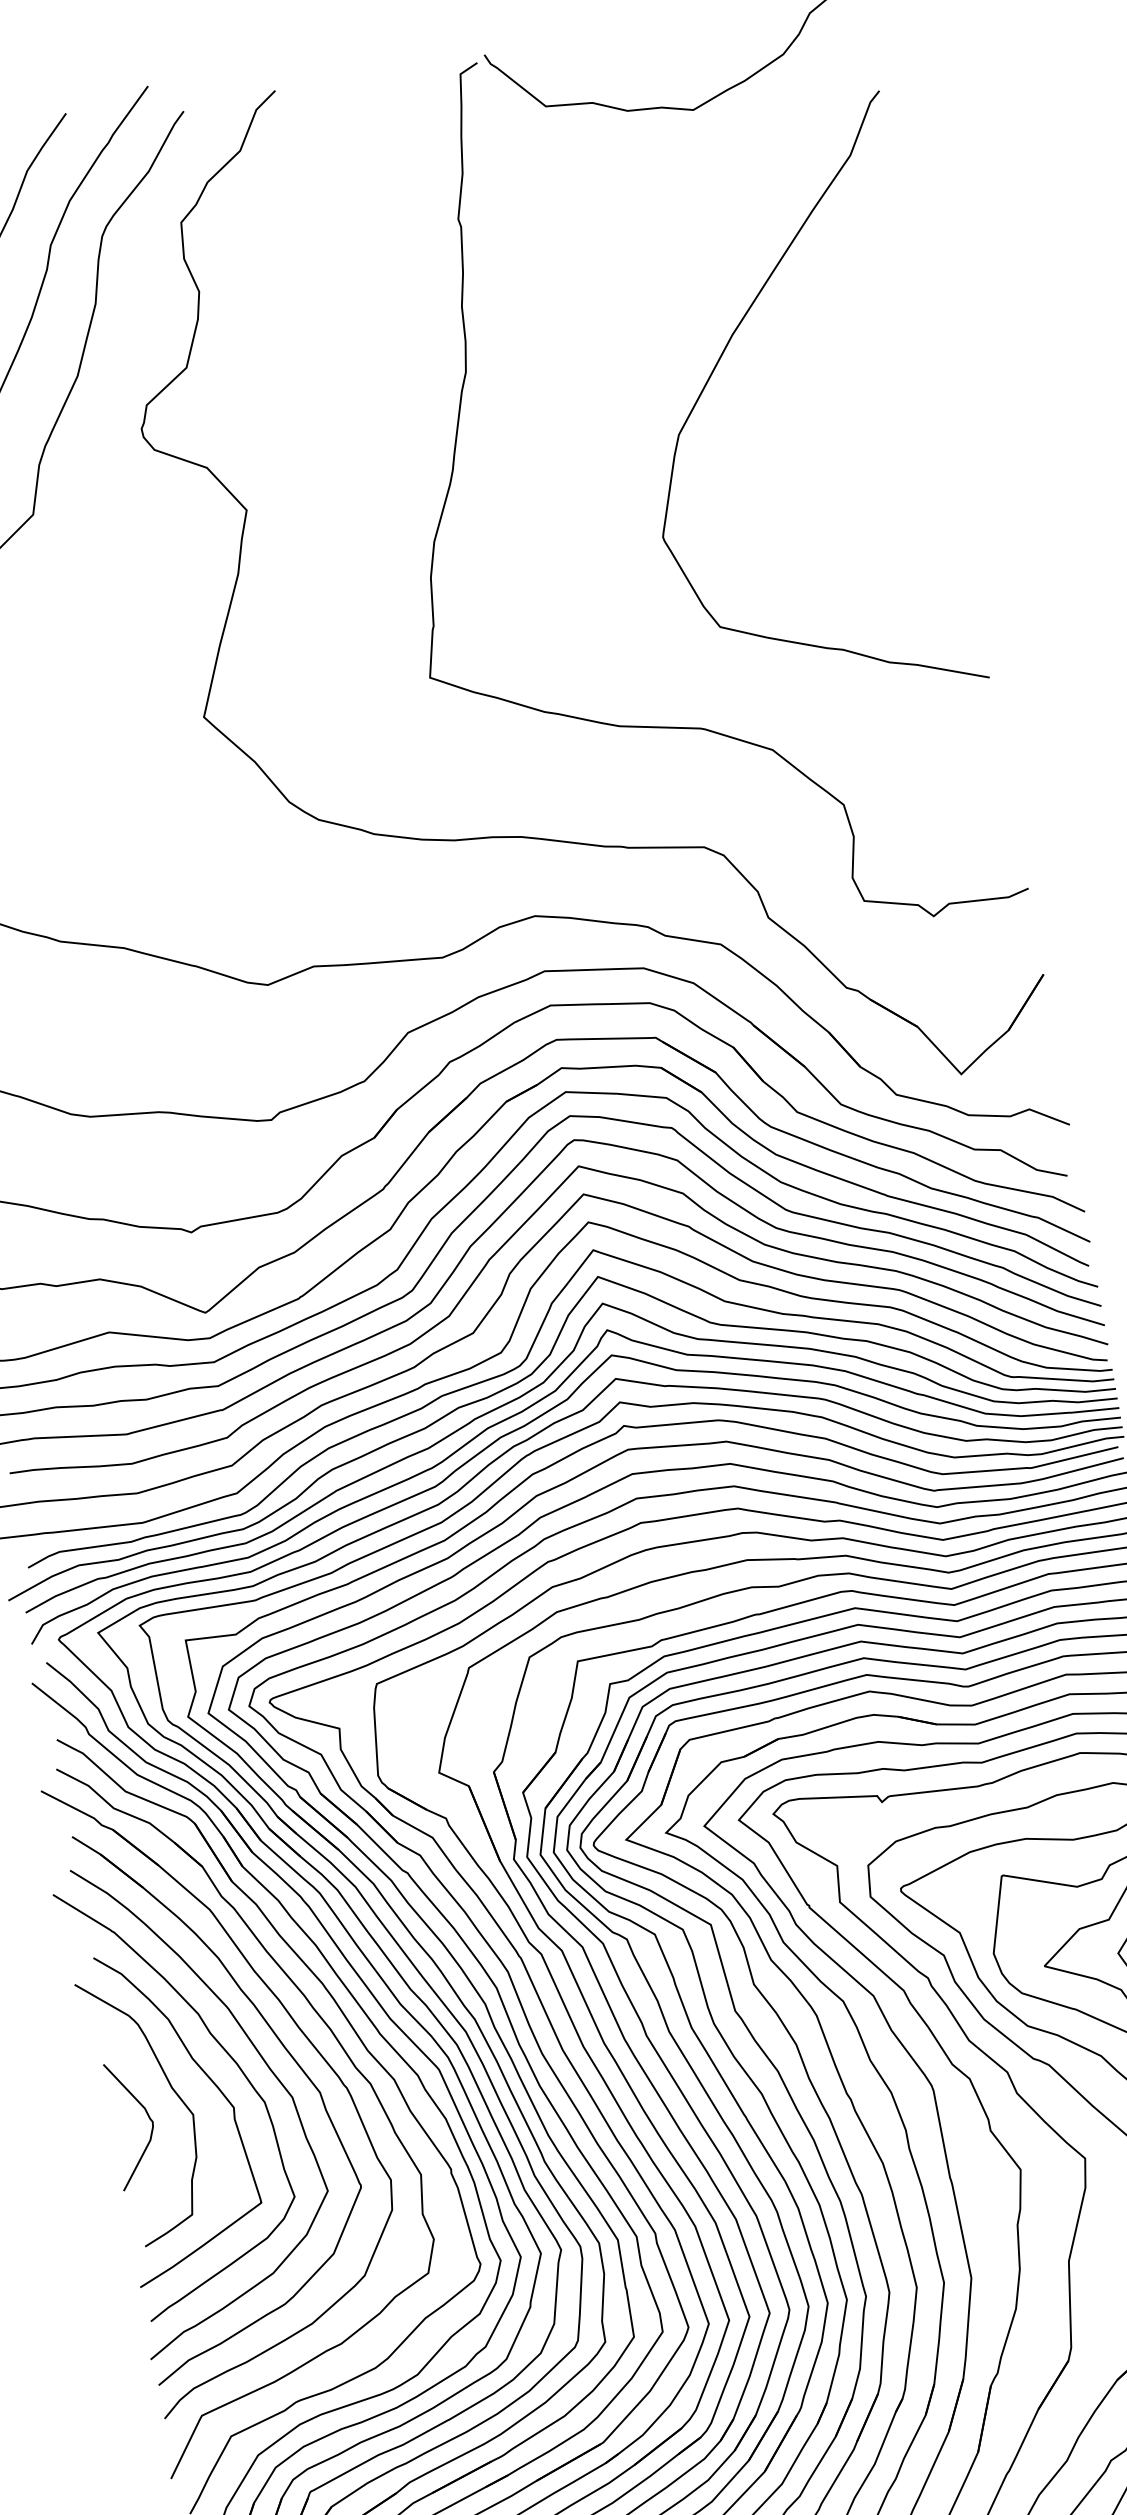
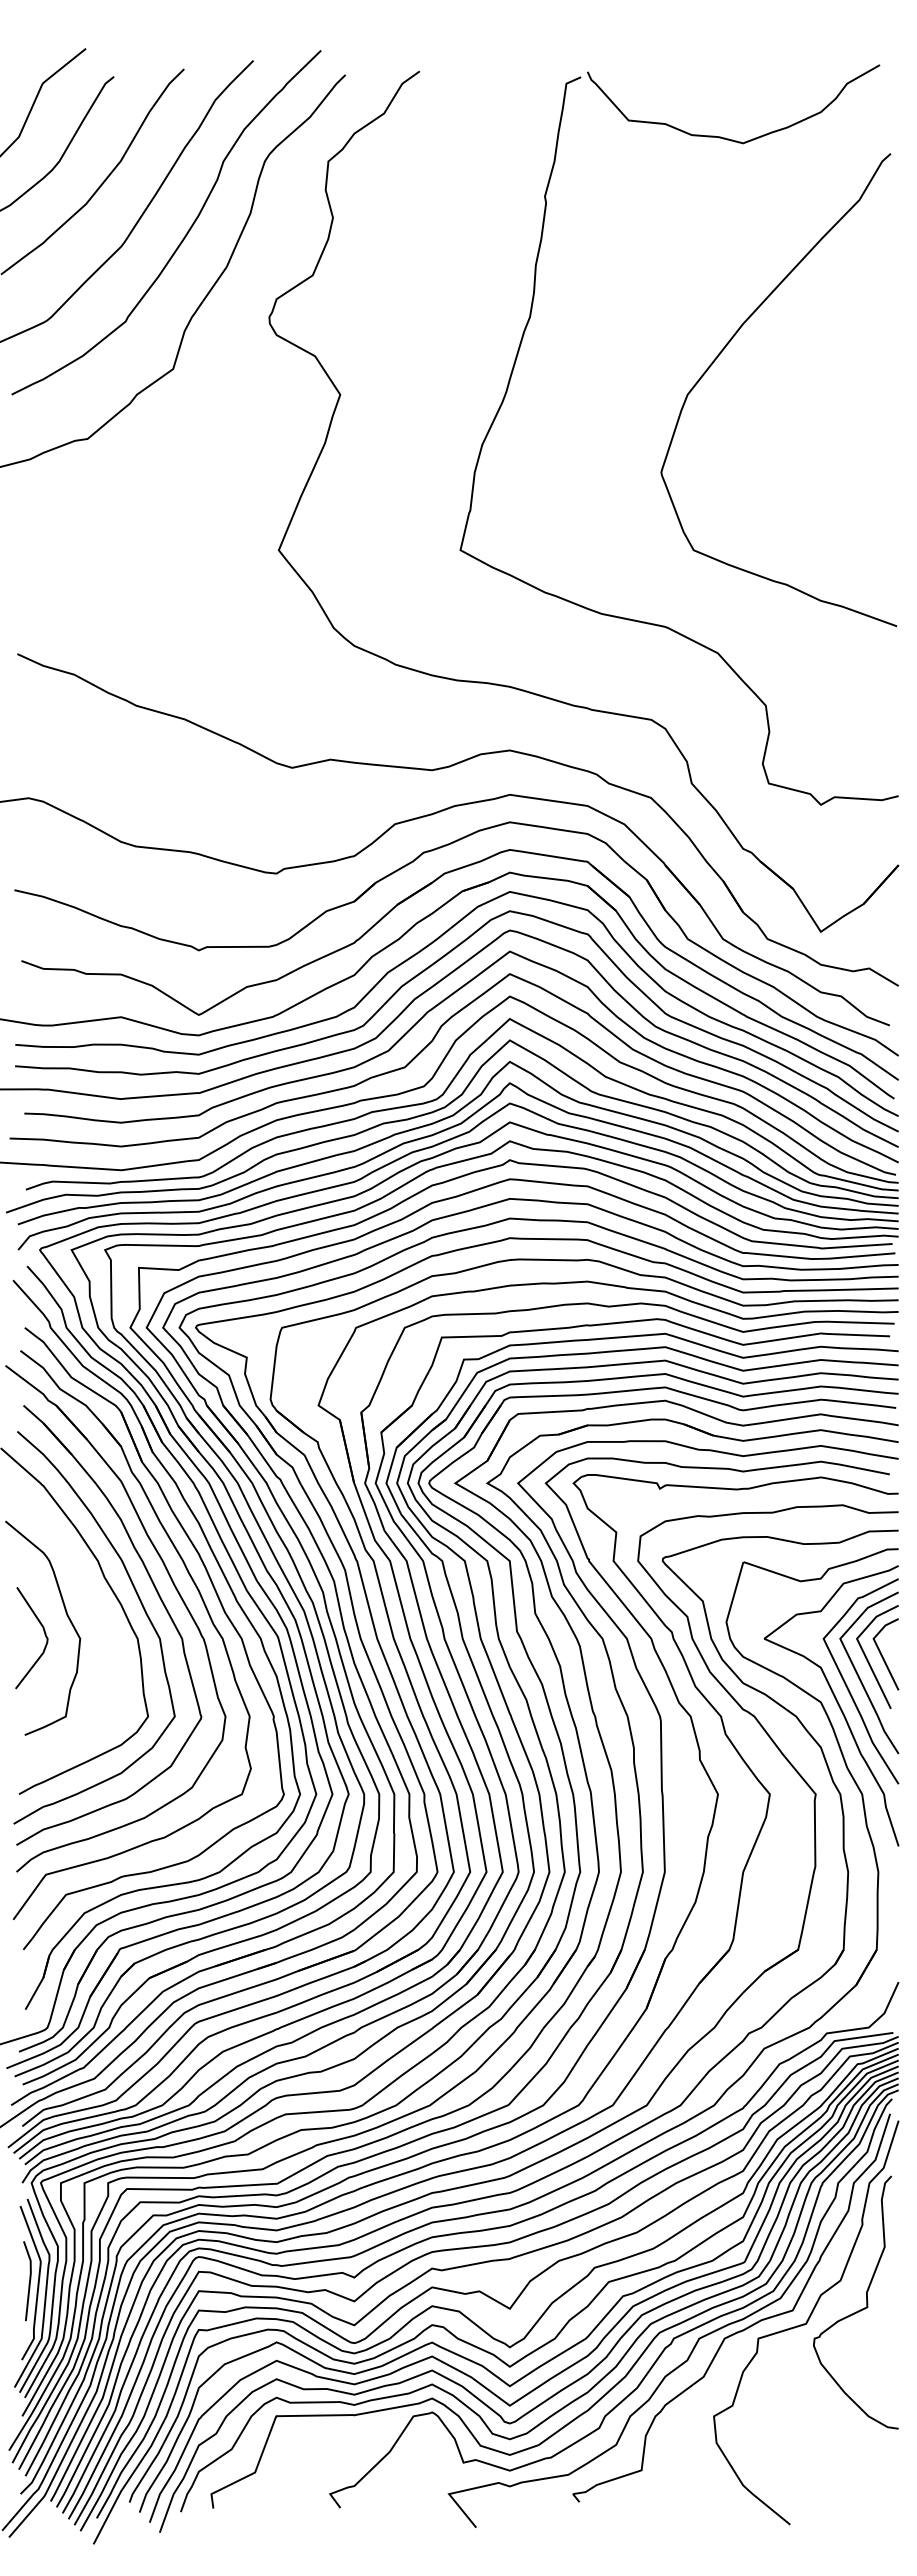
curve: (210, 2081) -> (98, 1615), removed

